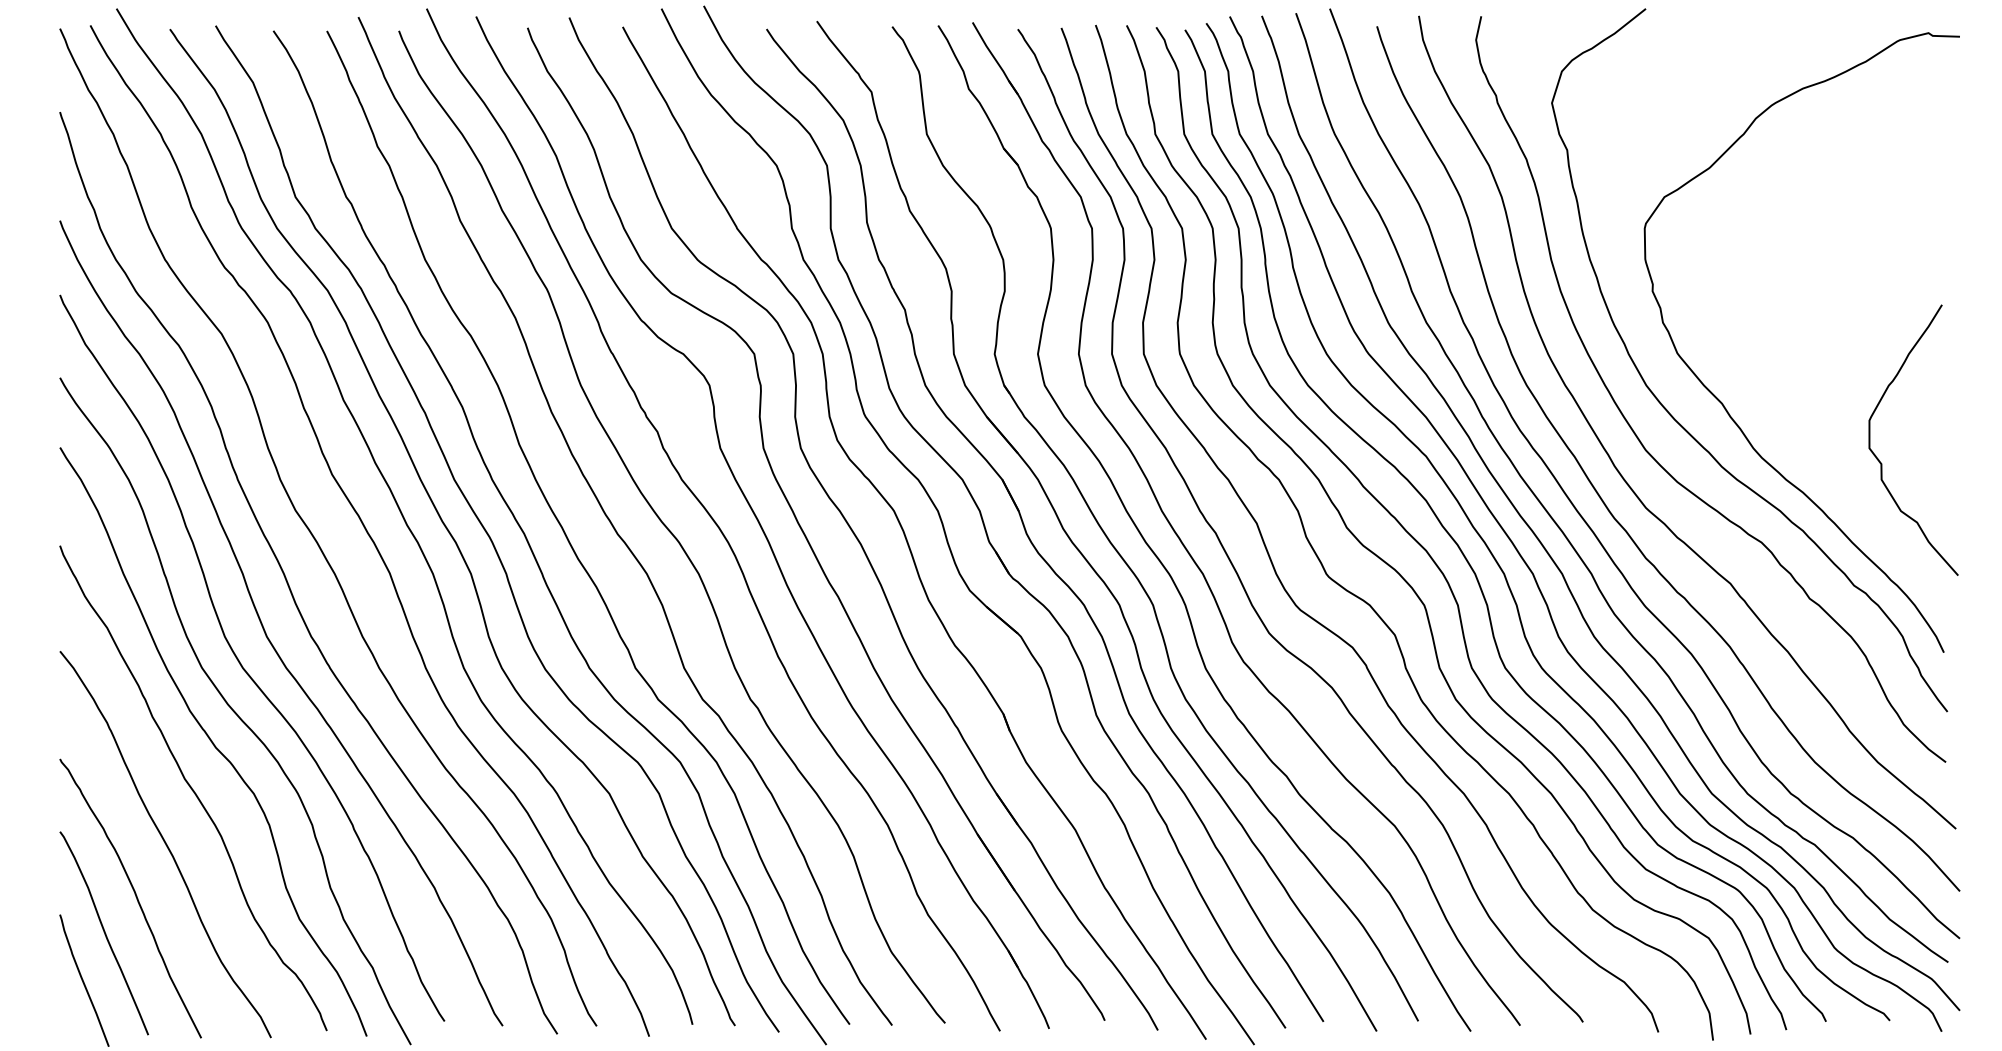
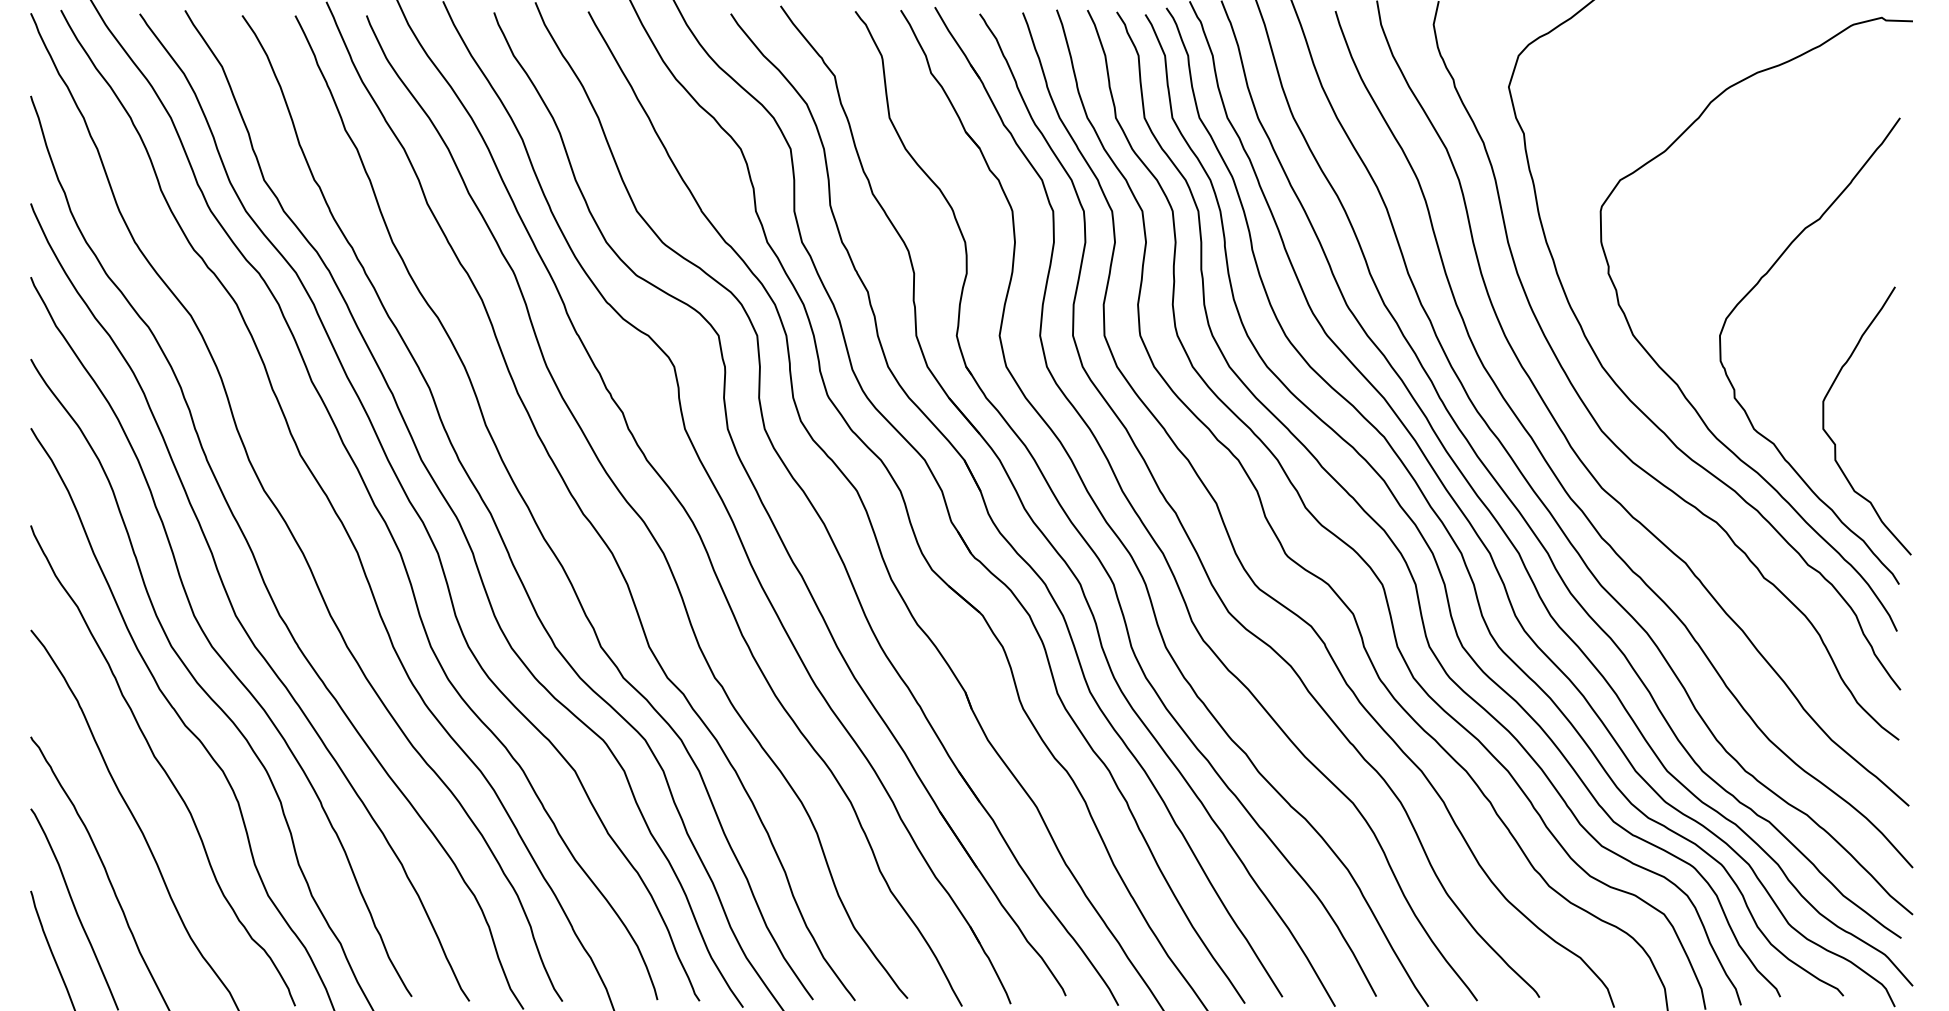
curve: (1789, 317) -> (1744, 299), added

